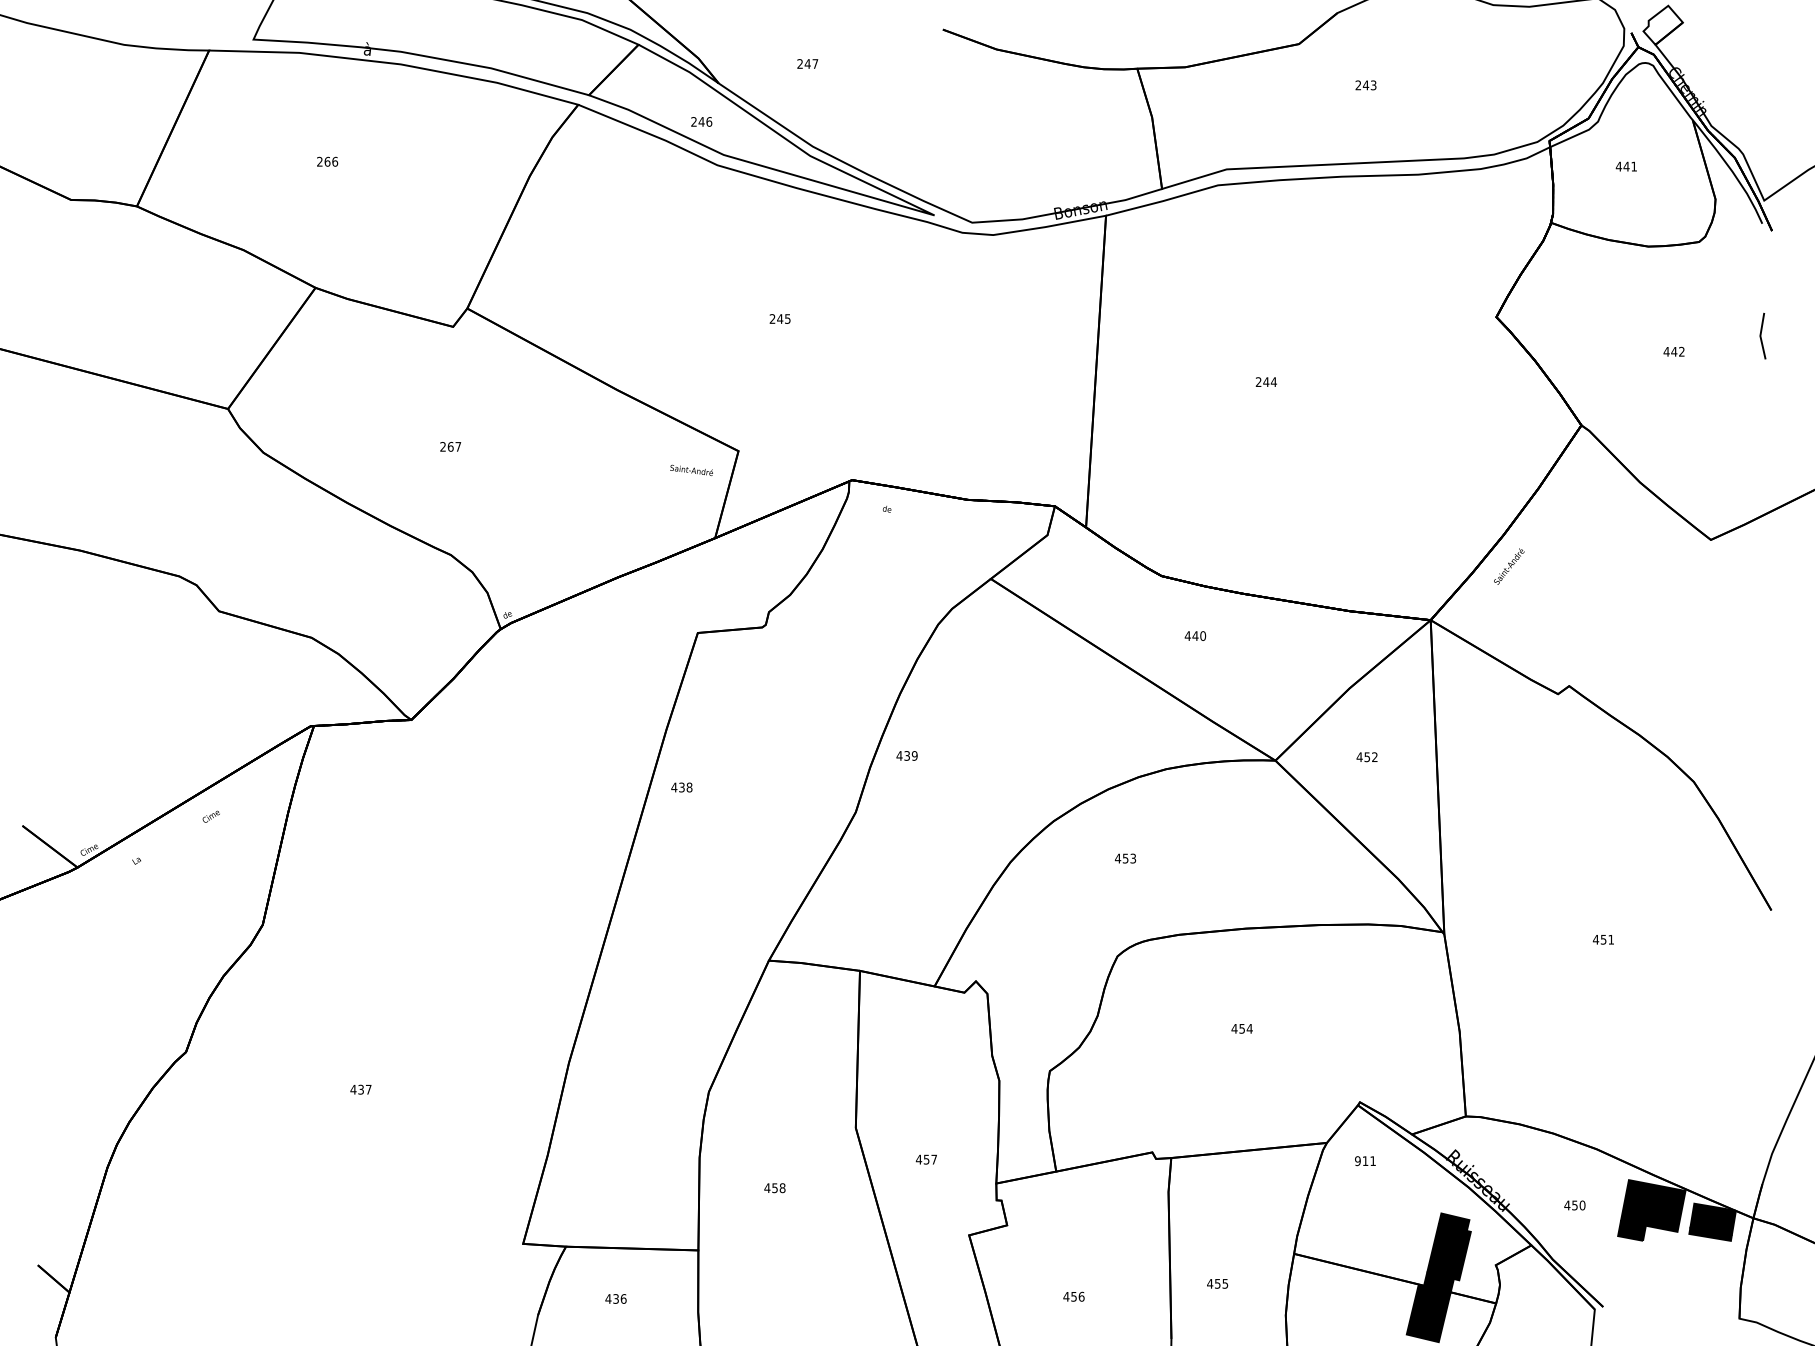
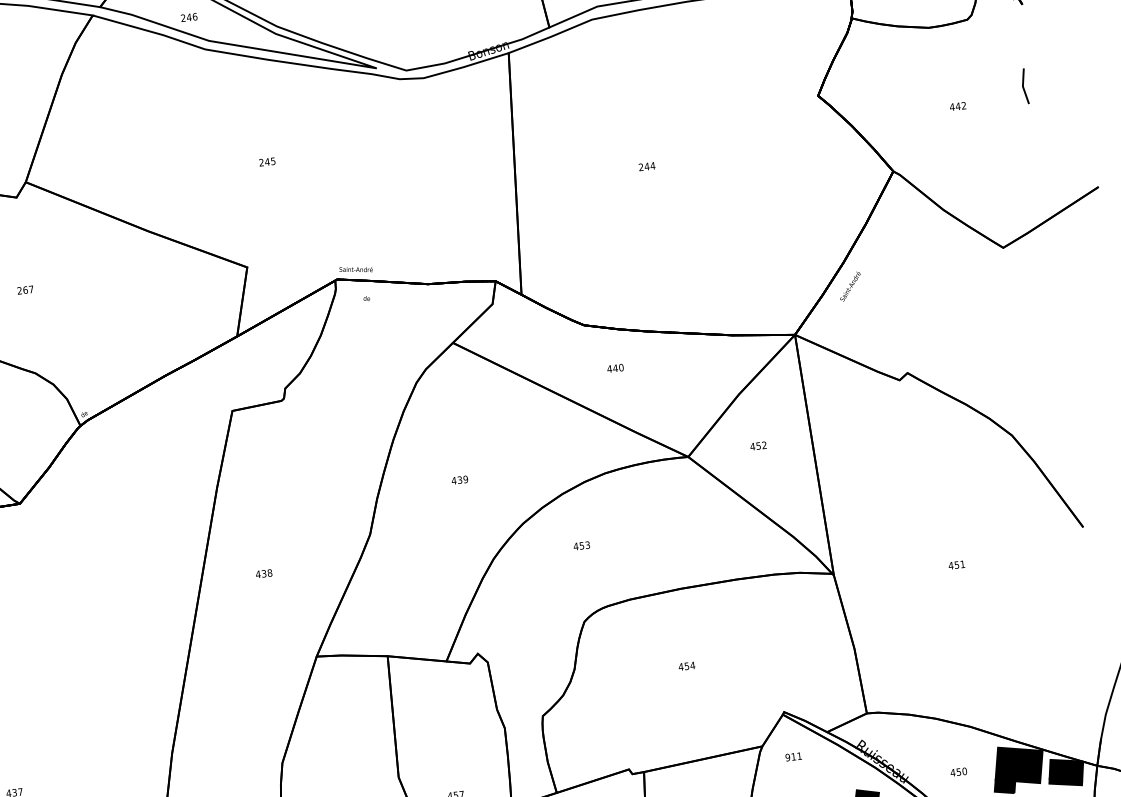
text: (691, 469) -> (355, 268), moved
text: (906, 755) -> (459, 479), moved
text: (681, 787) -> (263, 573), moved

